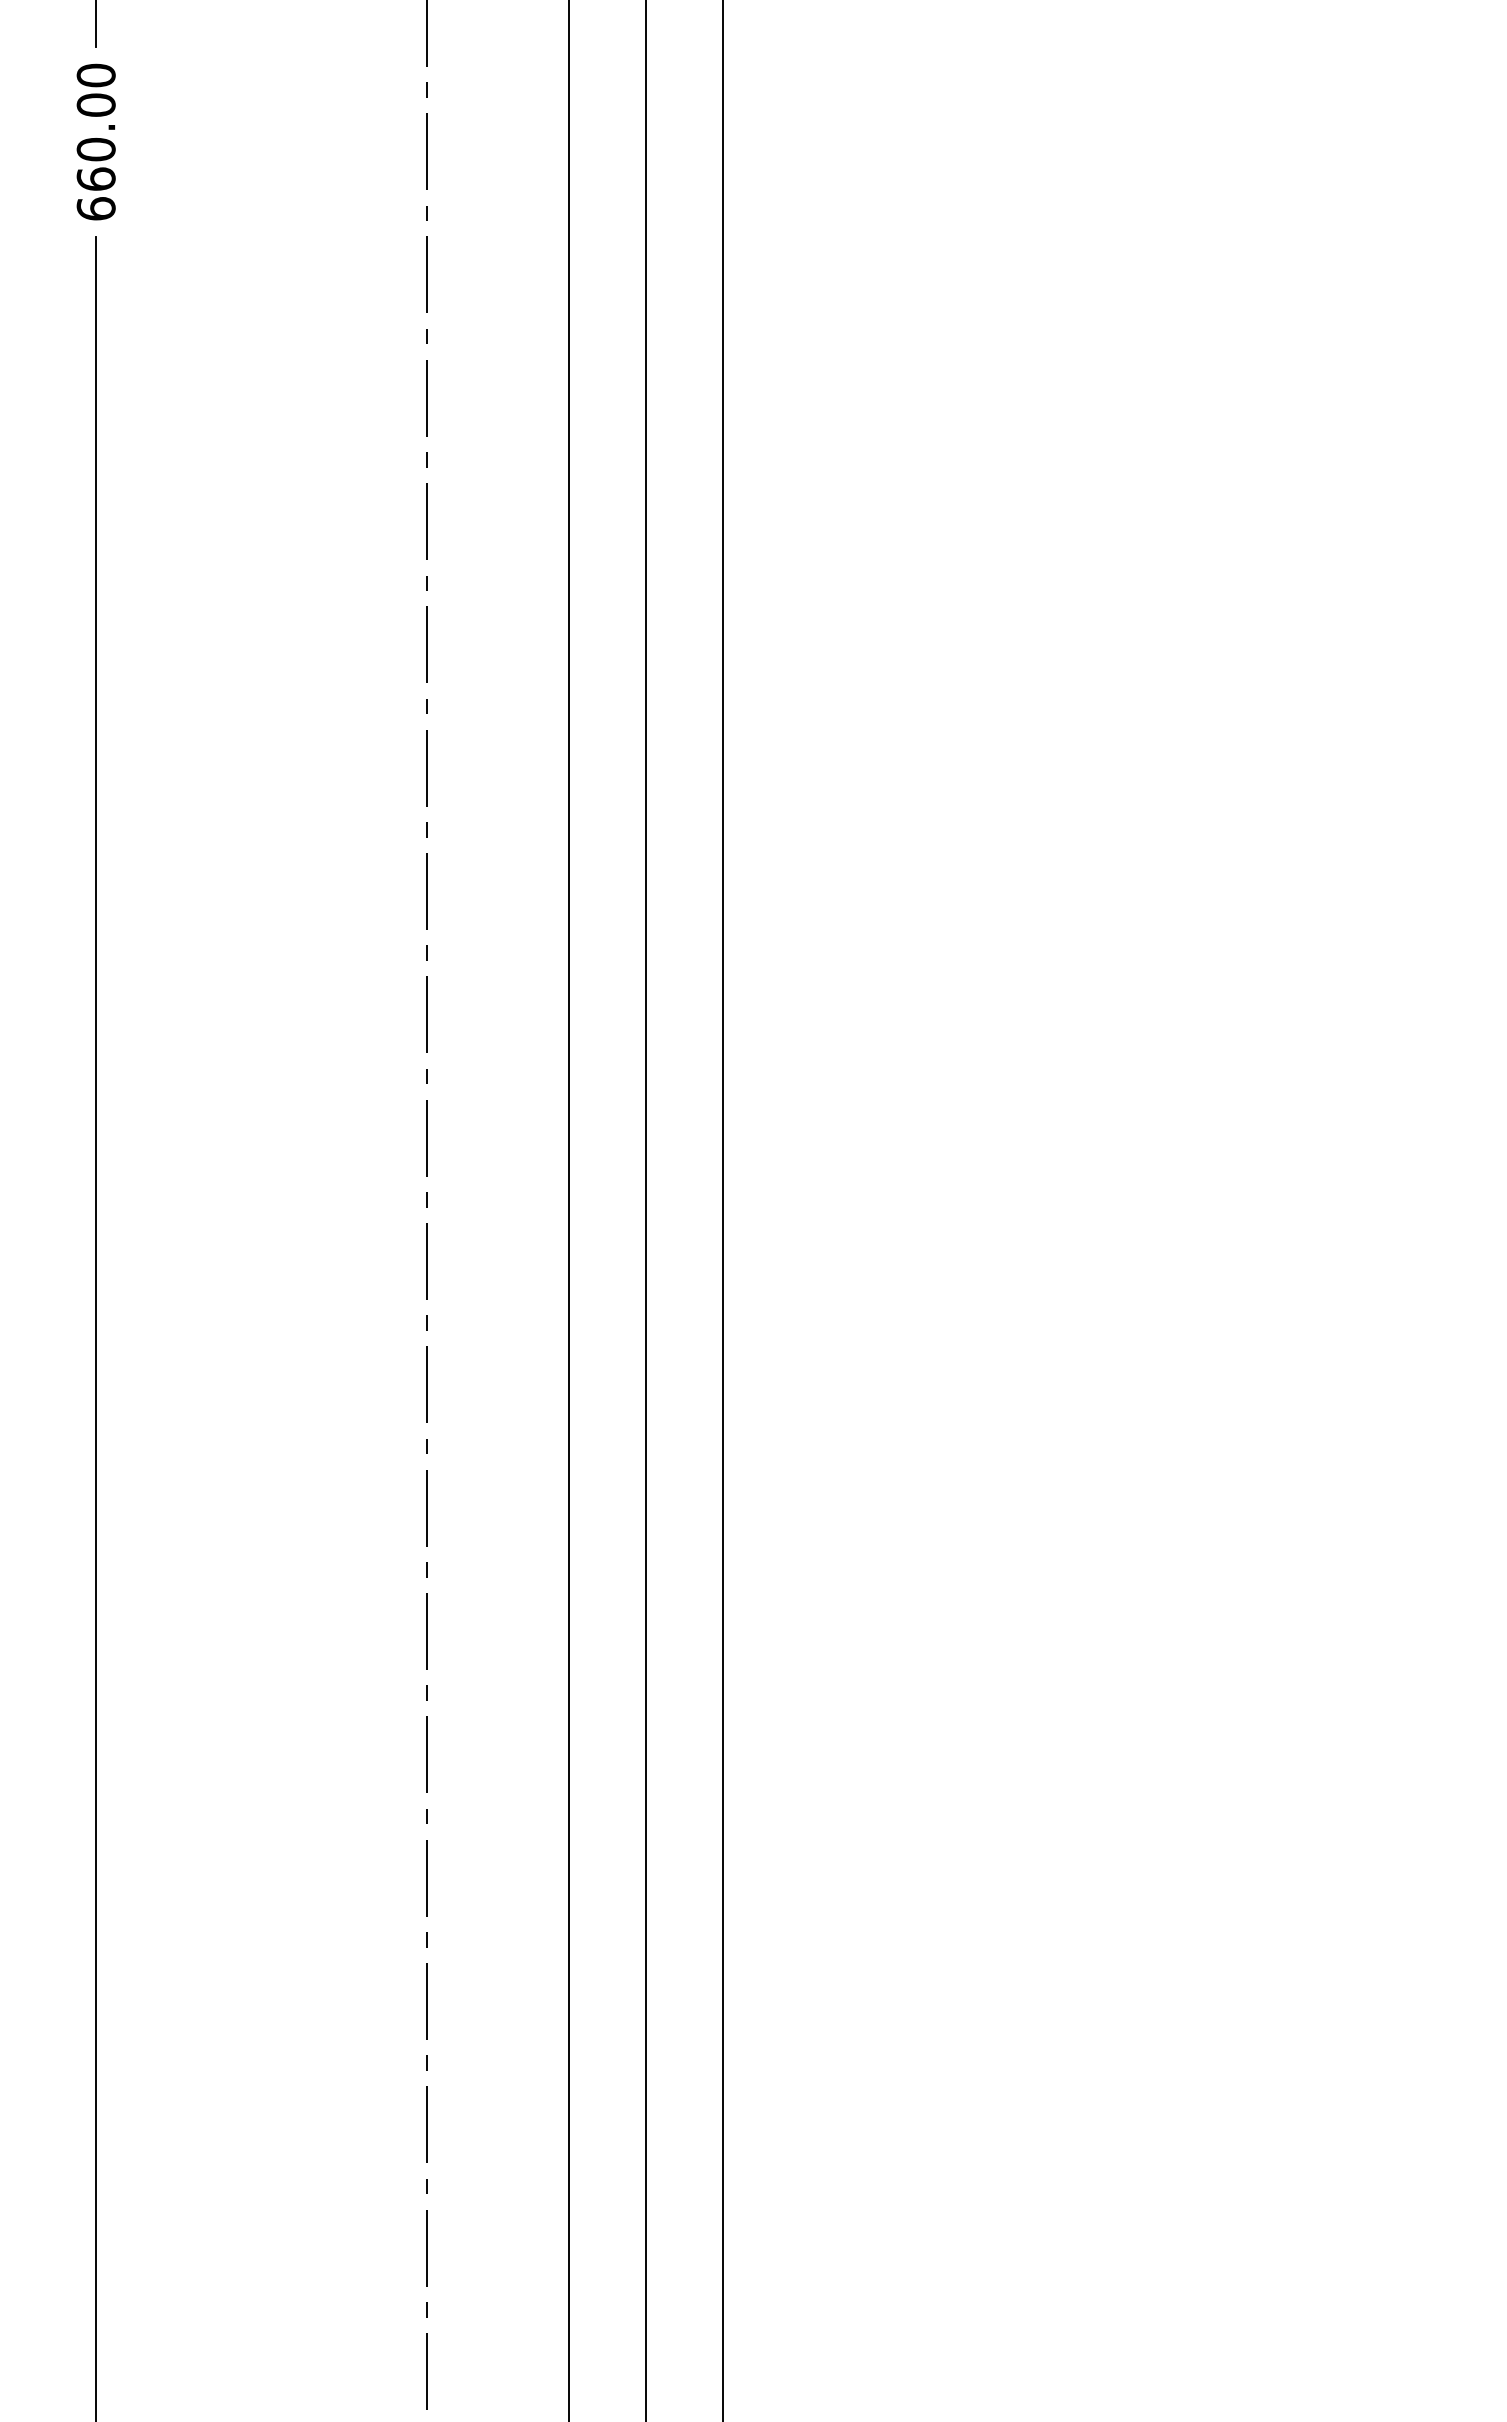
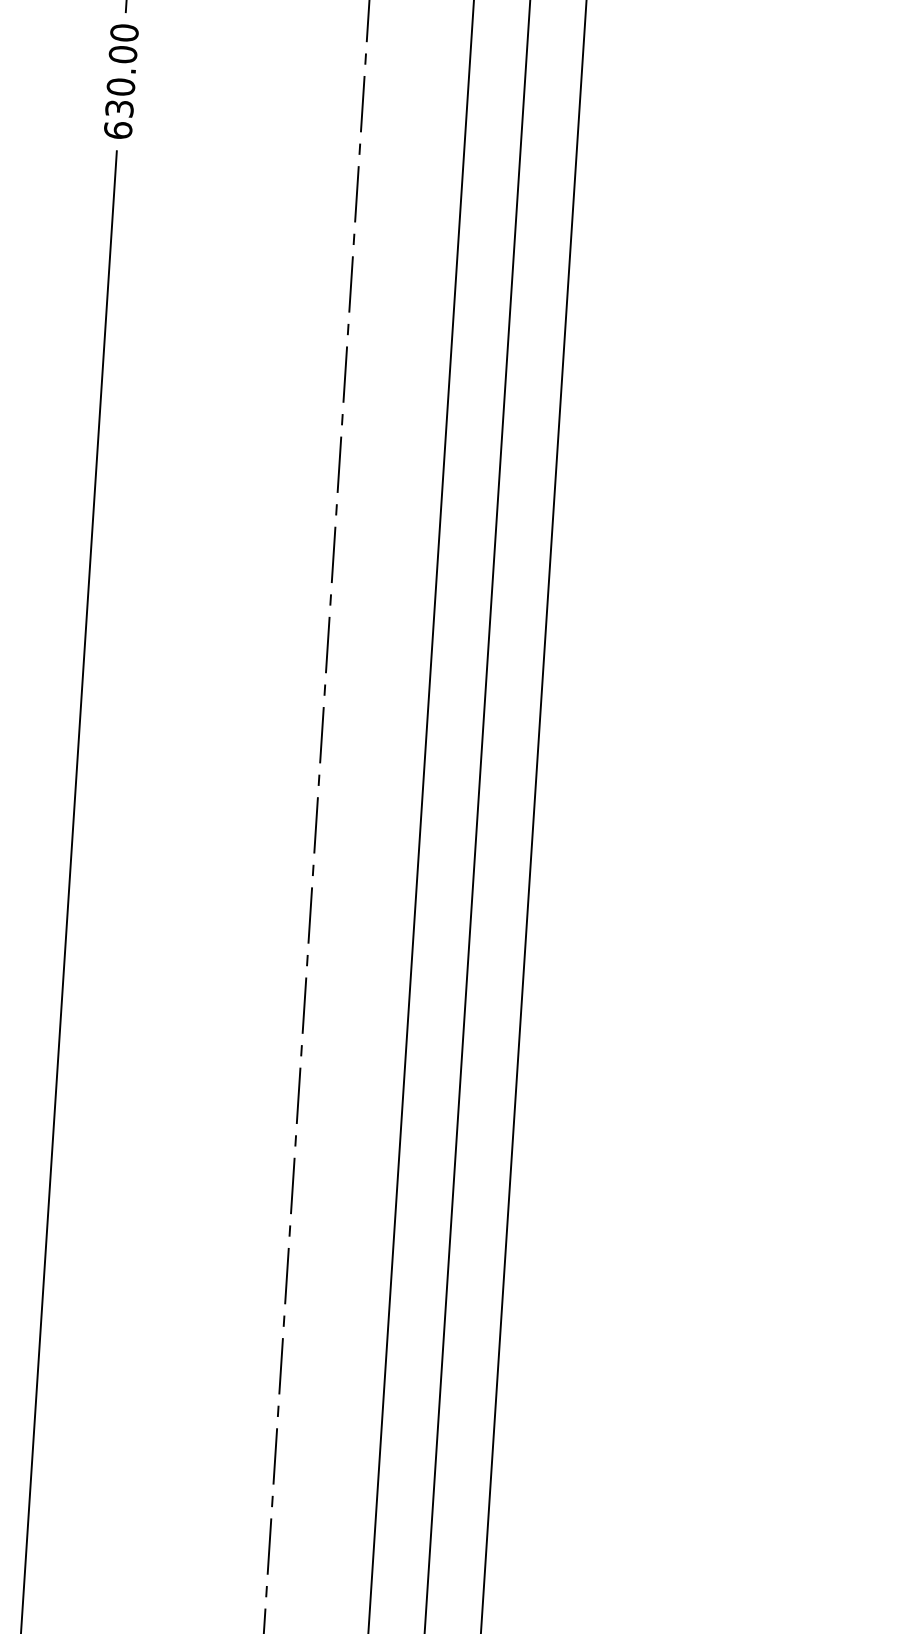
text: (95, 178) -> (119, 108), 660.00 -> 630.00

